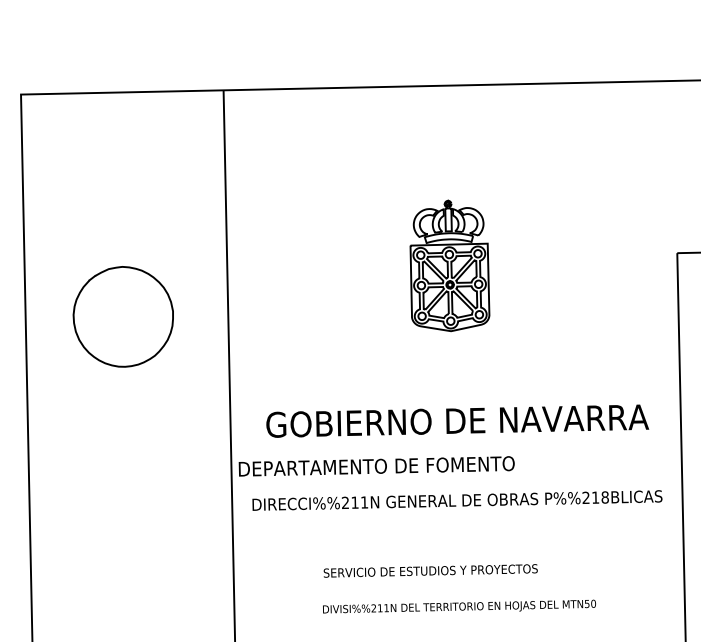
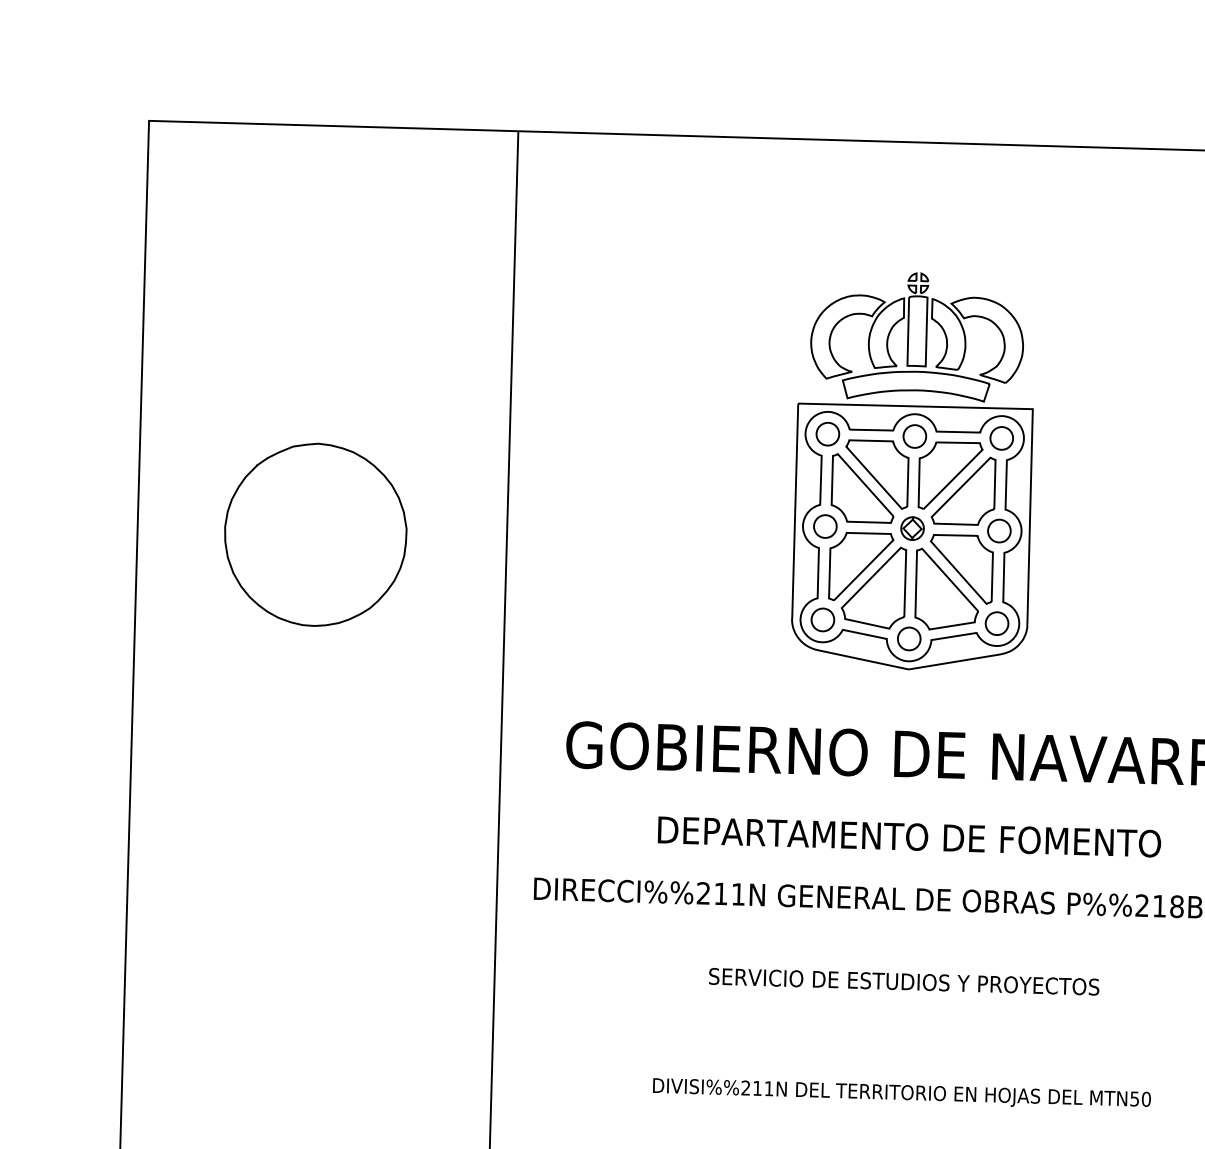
part: (449, 265) -> (914, 470), size x1.67
text: (376, 466) -> (908, 837), moved
text: (430, 570) -> (903, 980), moved

